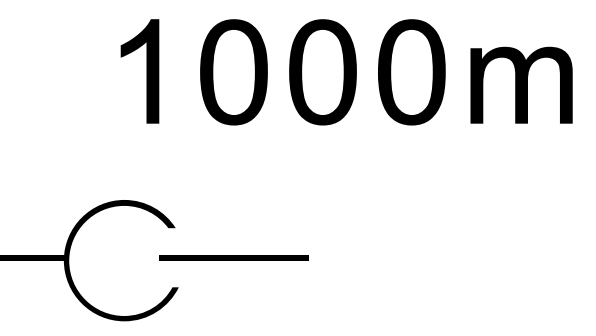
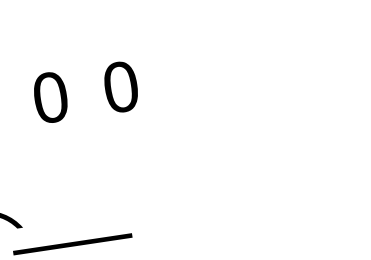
part: (233, 72) -> (50, 97), size x0.6
part: (322, 72) -> (120, 87), size x0.6
part: (411, 72) -> (191, 76), removed
fill: (521, 84) -> (279, 73), removed

